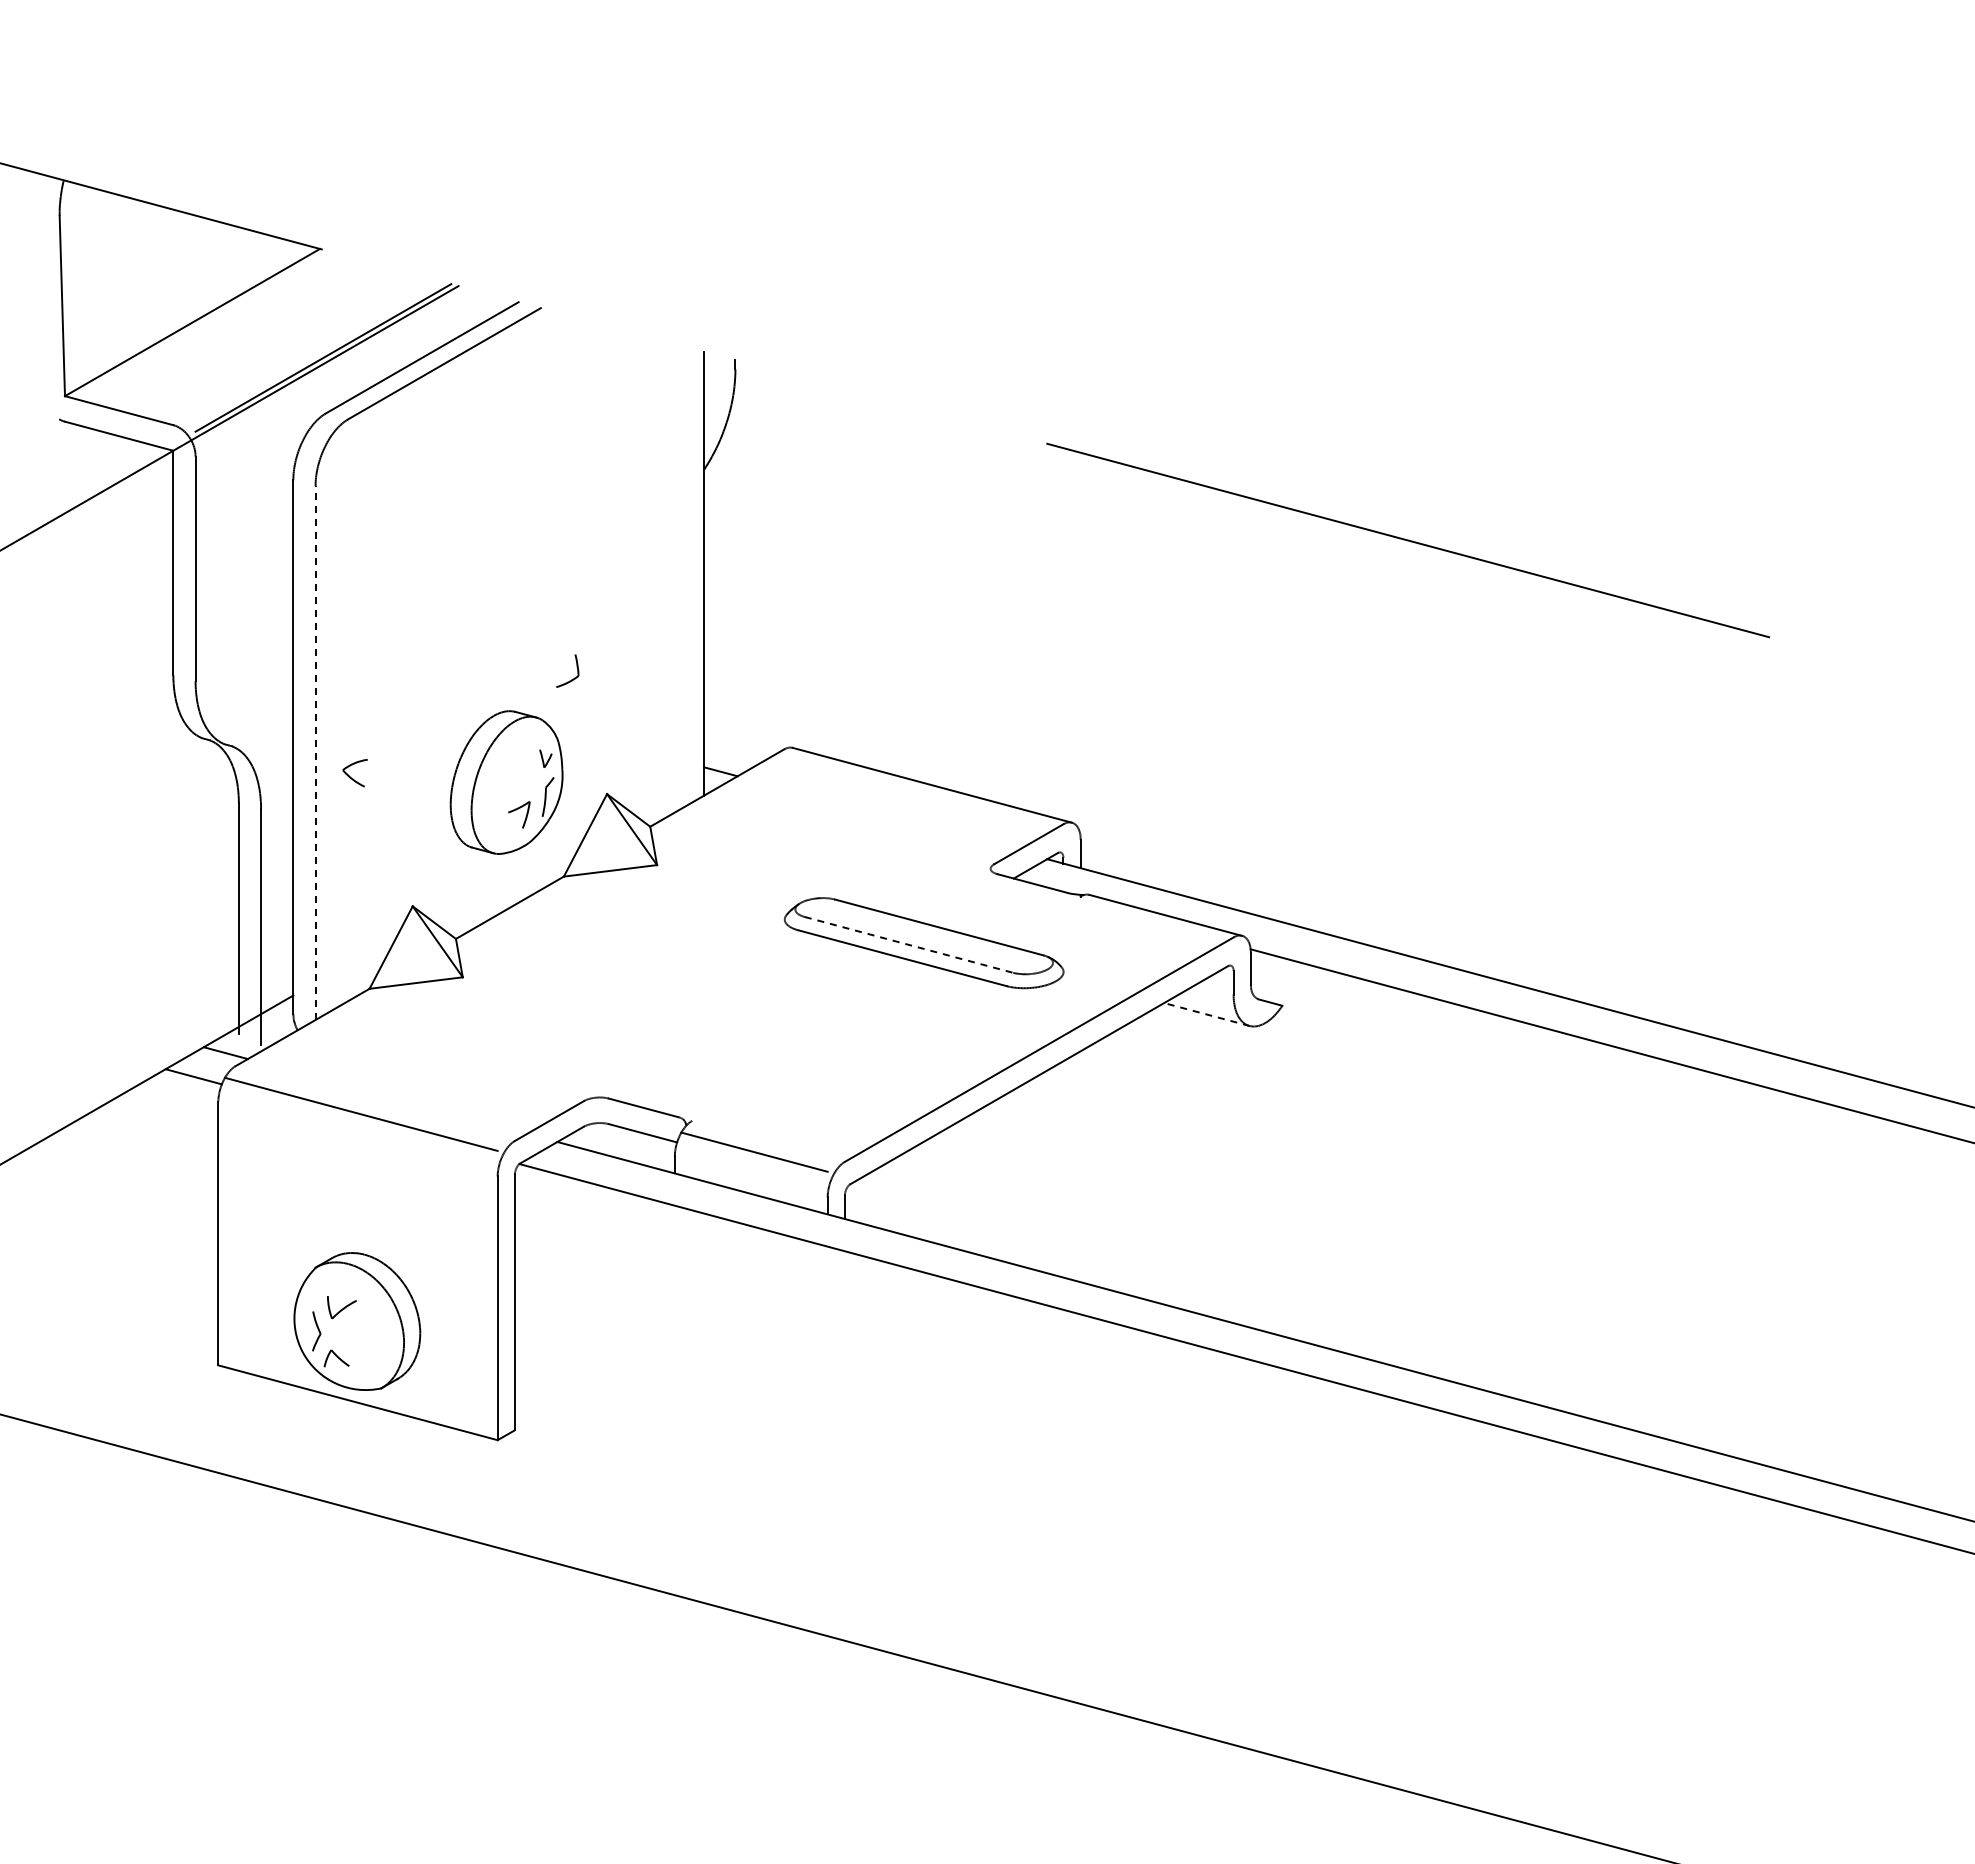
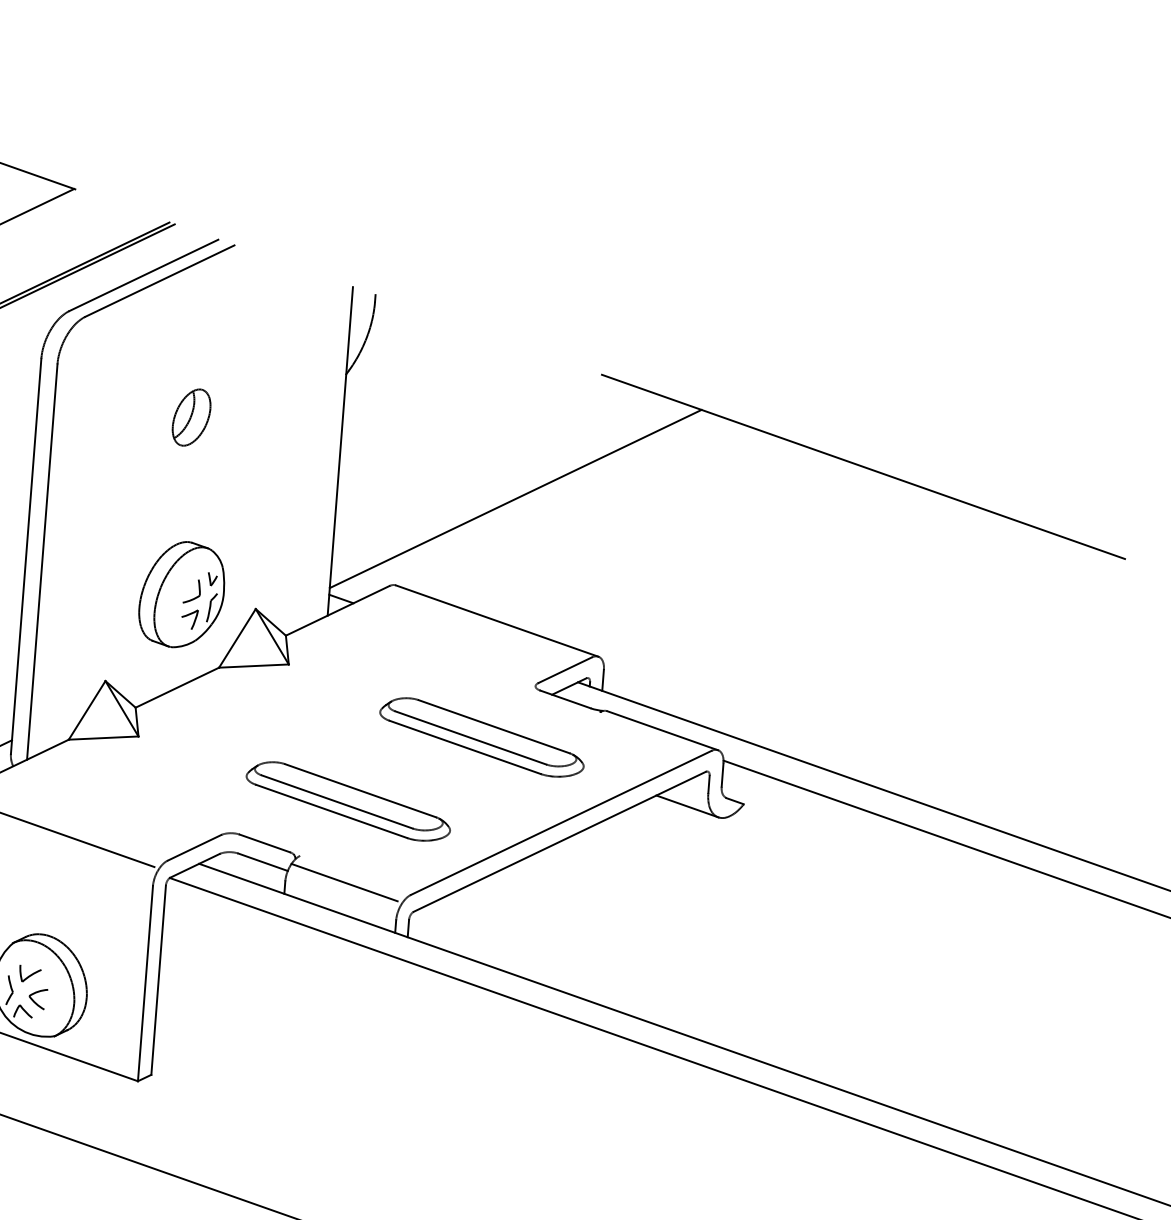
part: (500, 543) -> (191, 417), added
line: (944, 619) -> (515, 498), added
part: (576, 667) -> (198, 589), moved
line: (315, 753) -> (42, 562), dashed -> solid
part: (354, 773) -> (37, 999), moved
line: (909, 944) -> (471, 737), dashed -> solid
line: (1206, 1014) -> (687, 806), dashed -> solid
part: (751, 1042) -> (348, 801), added

